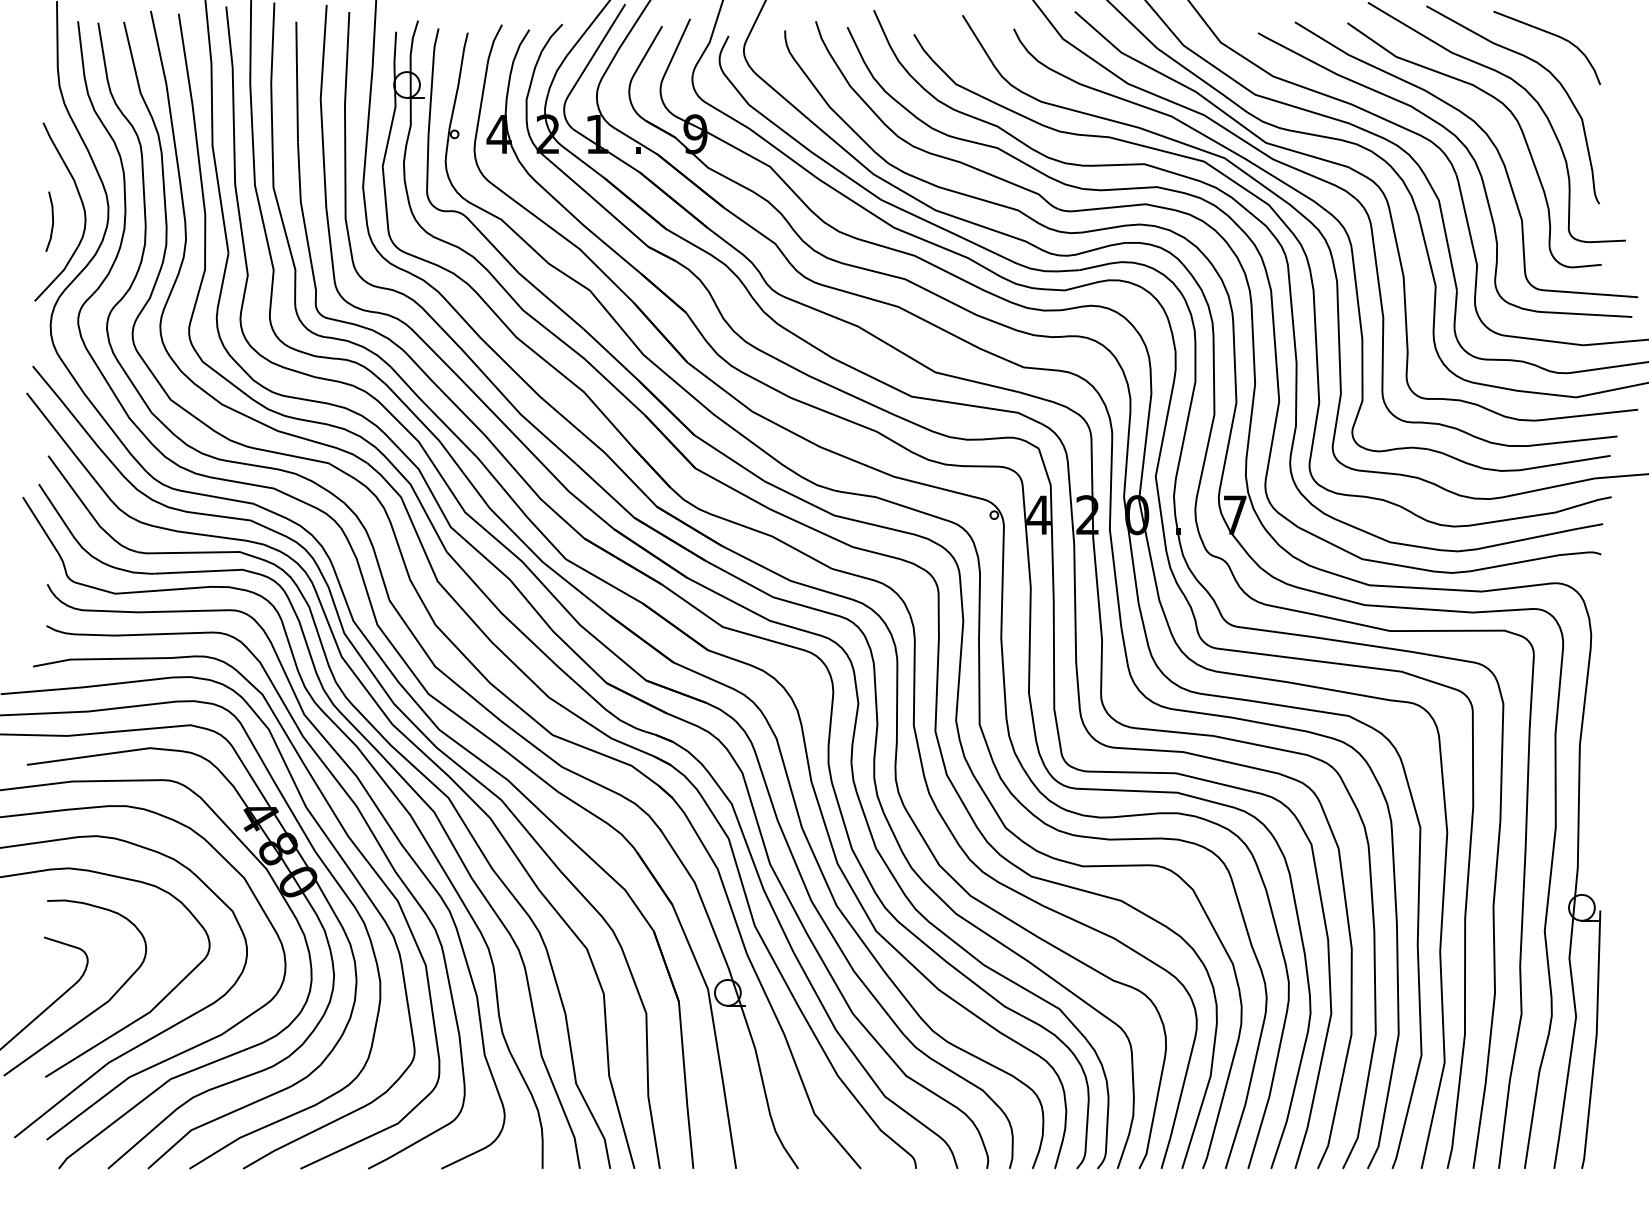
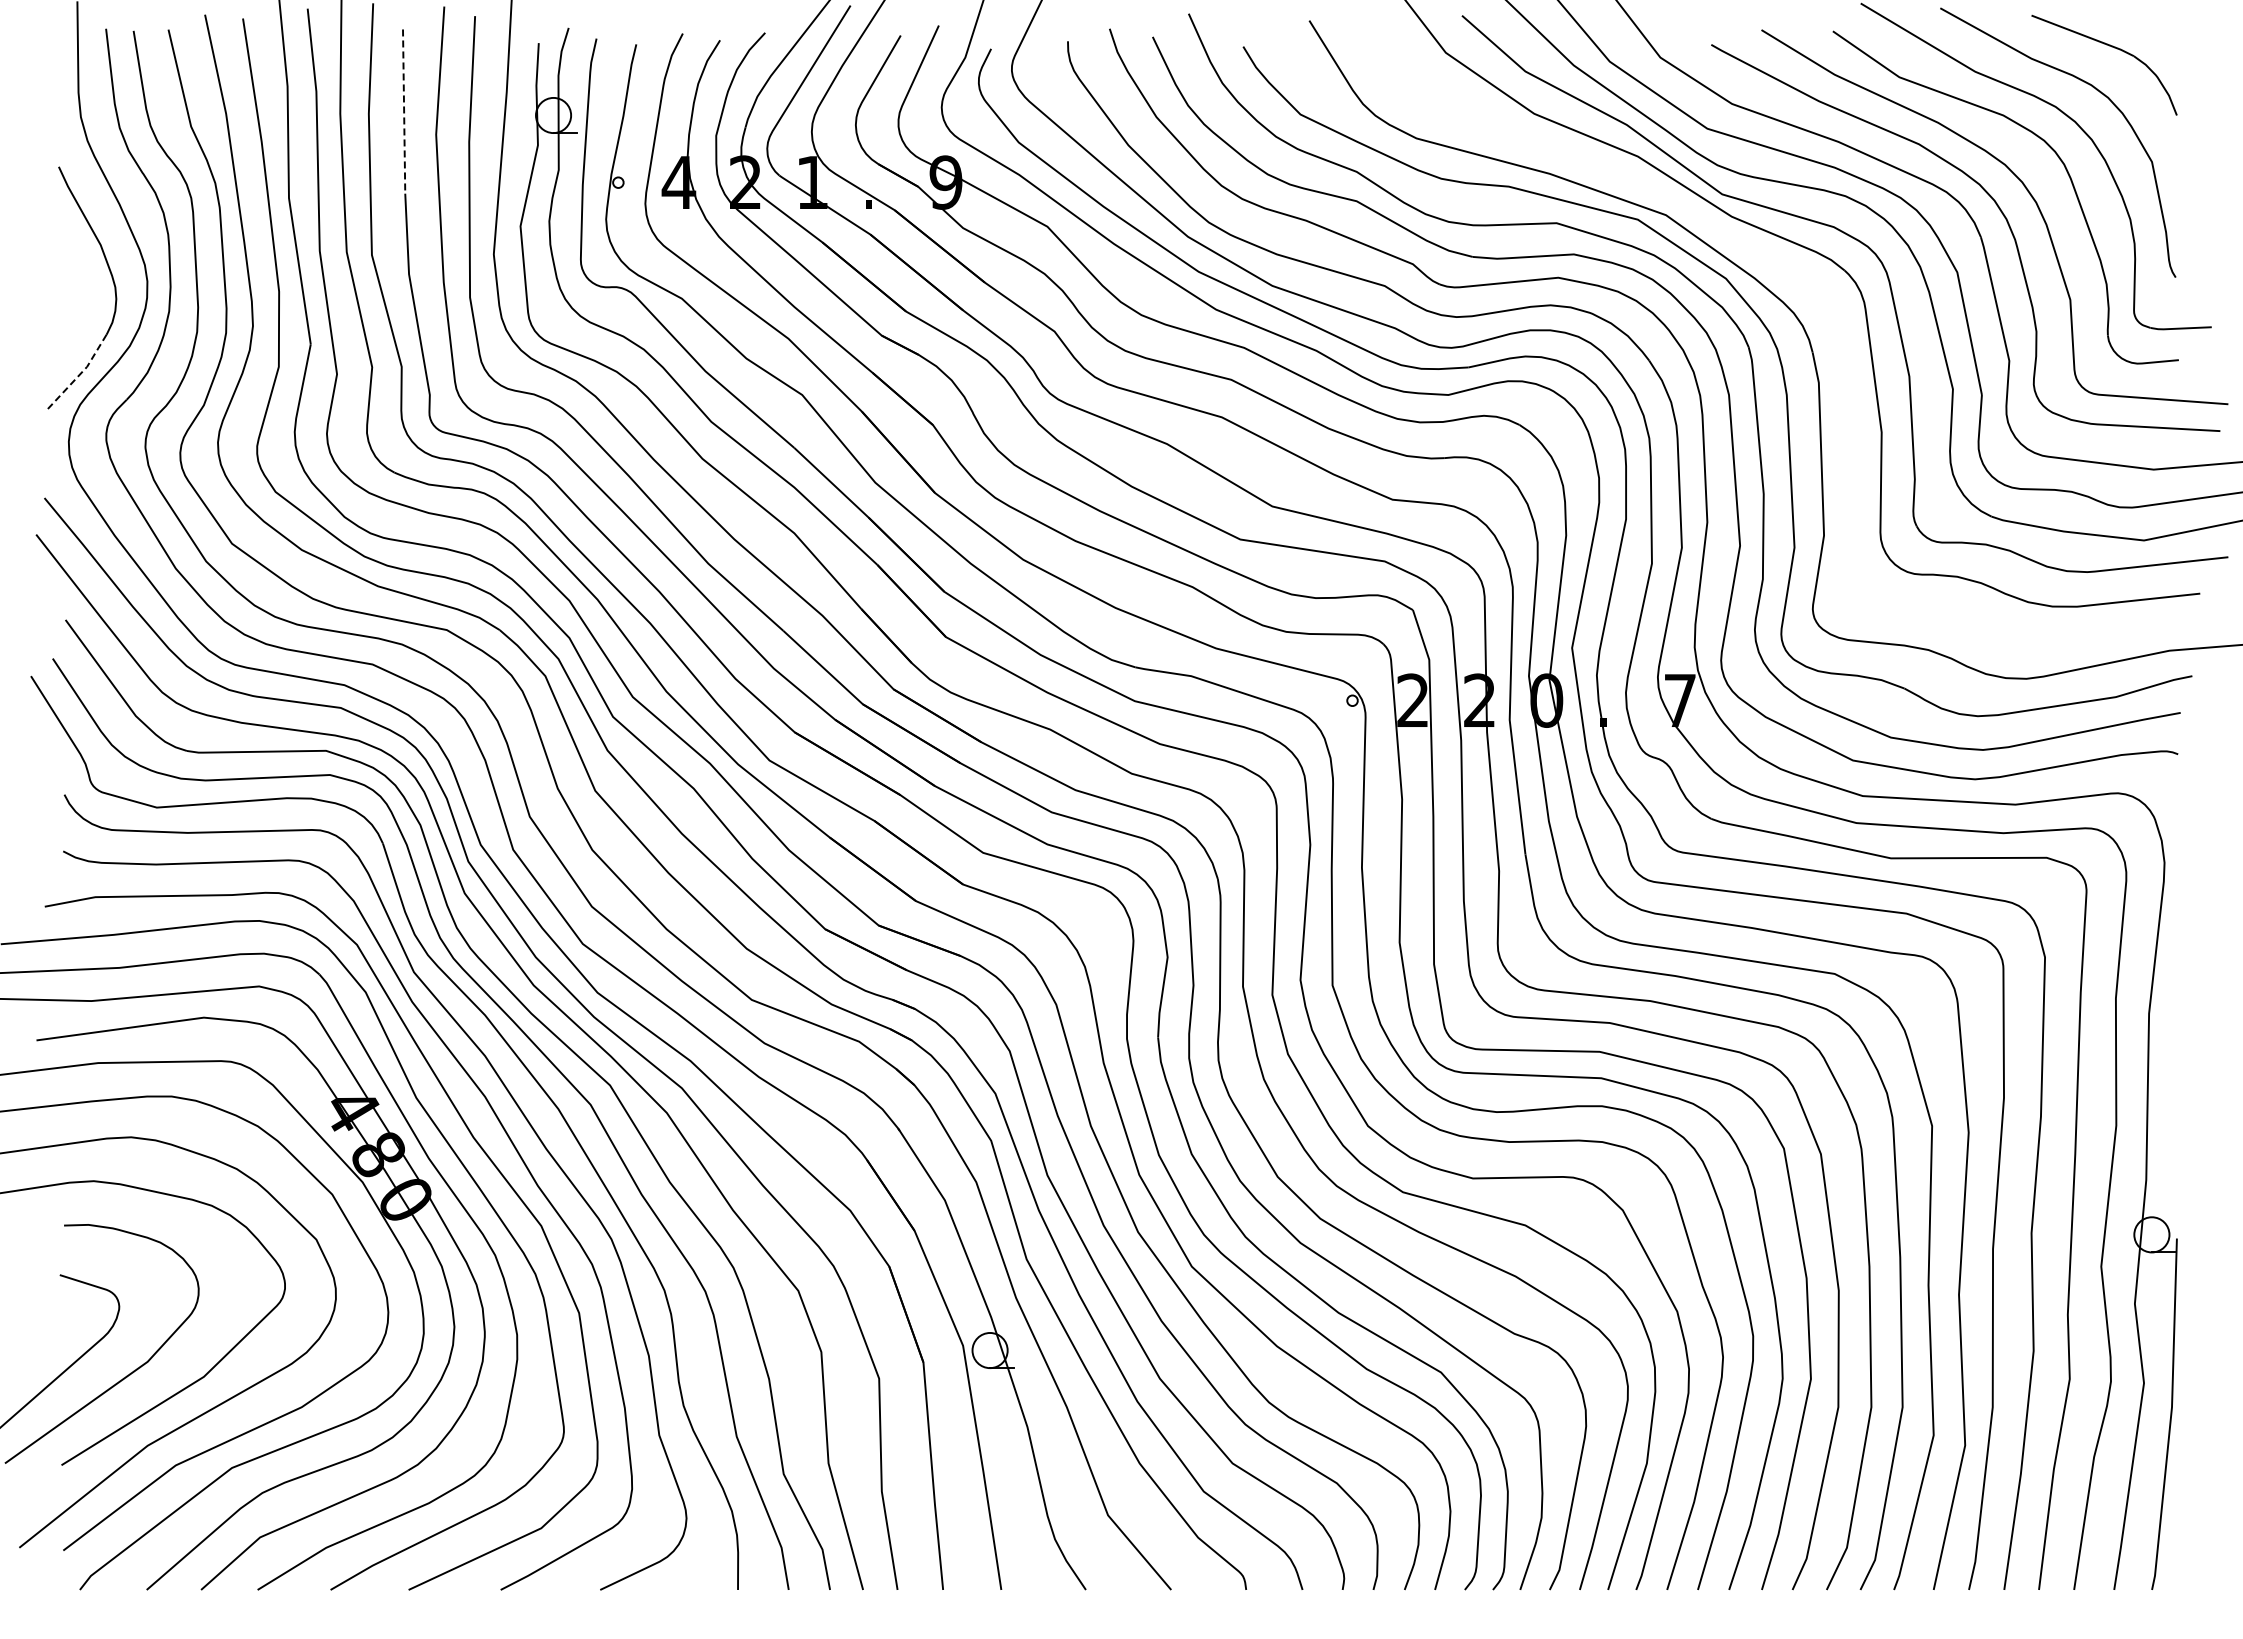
line: (297, 82) -> (404, 112), solid -> dashed
curve: (52, 221) -> (71, 301), removed
part: (1344, 230) -> (1828, 313), removed
line: (59, 275) -> (80, 374), solid -> dashed
text: (1038, 514) -> (1412, 699), 4 -> 2

